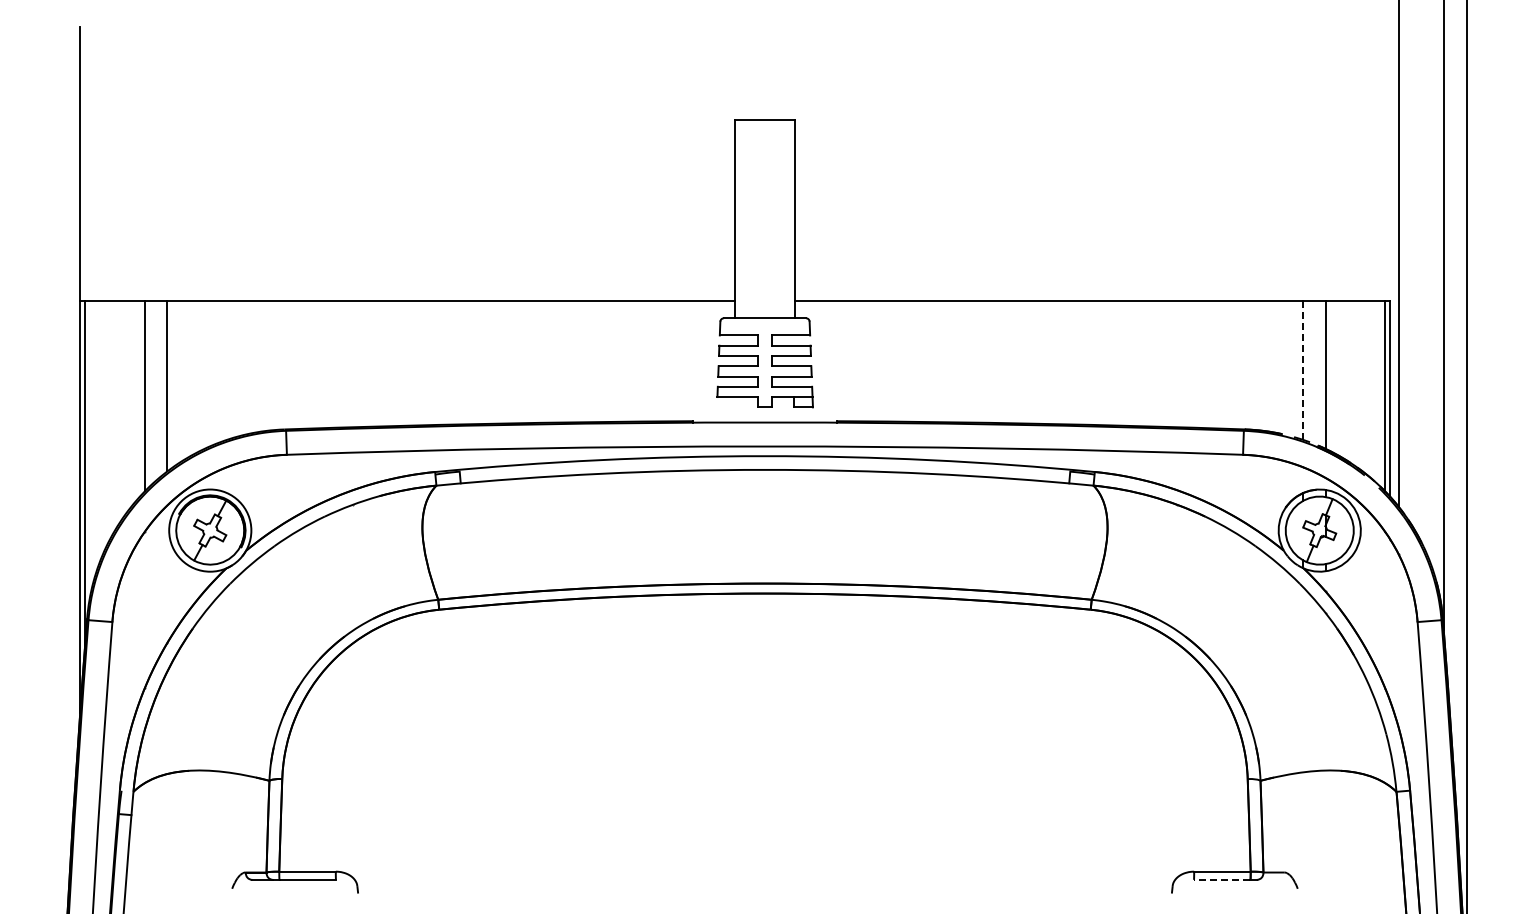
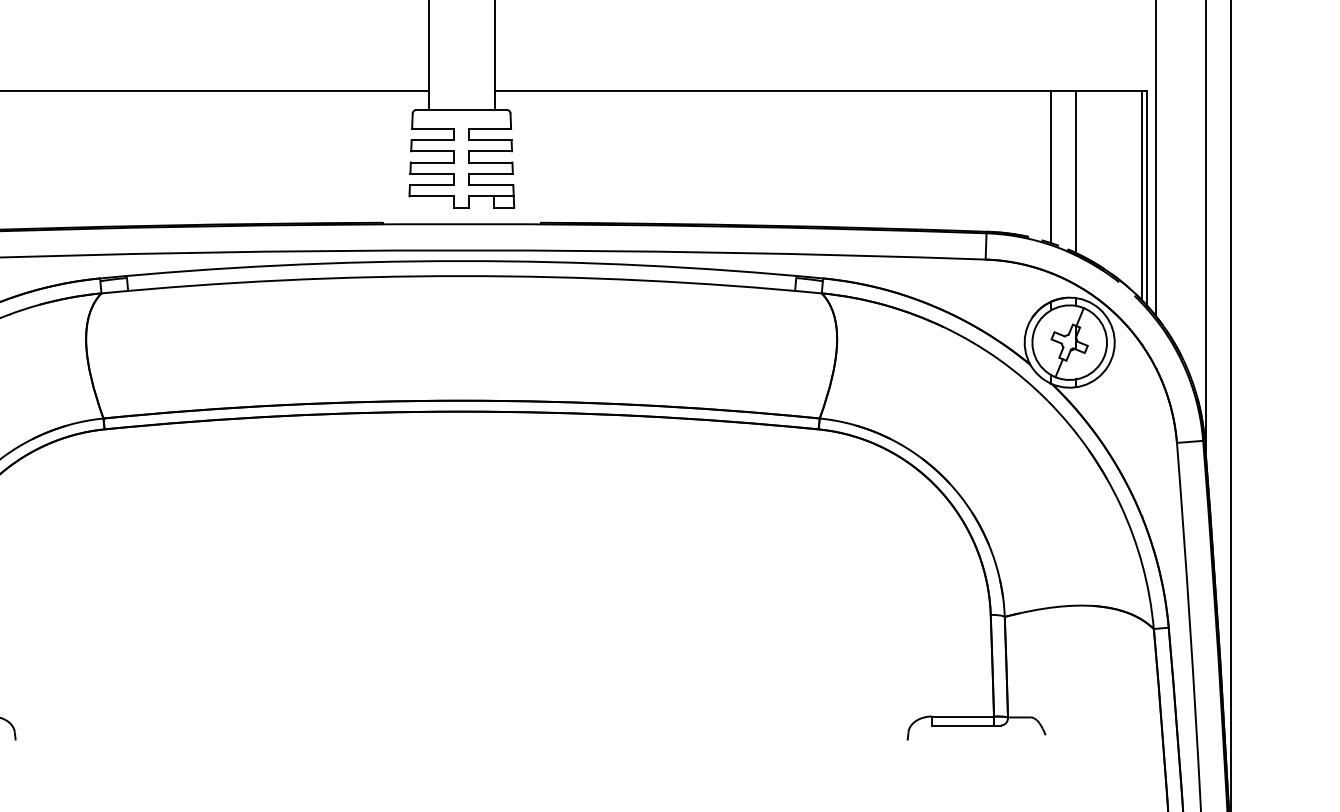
line: (1303, 370) -> (1051, 167), dashed -> solid
line: (1221, 879) -> (962, 725), dashed -> solid

